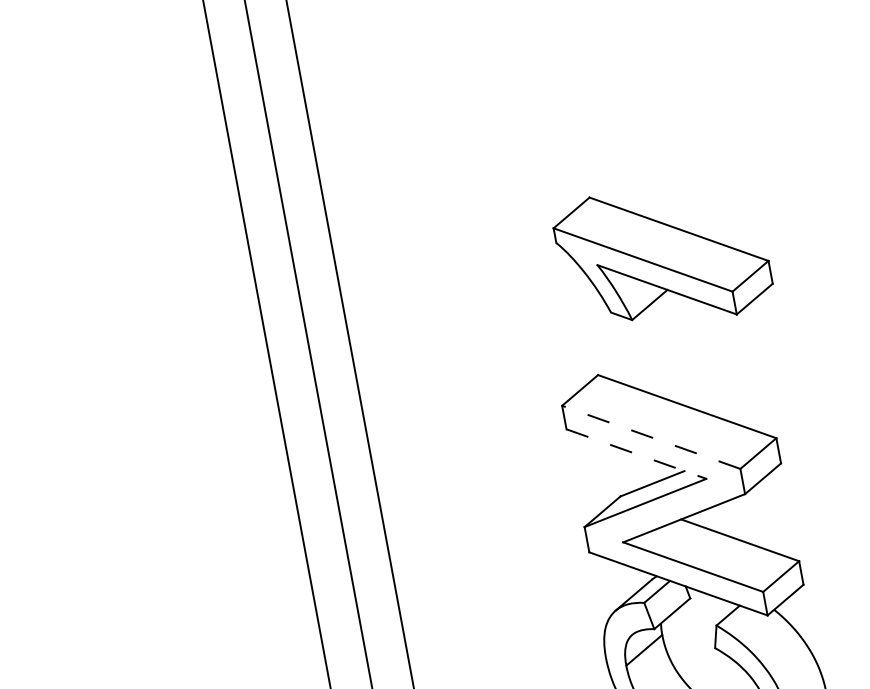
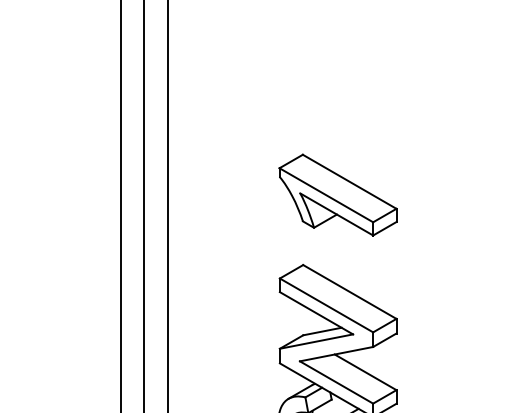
part: (662, 255) -> (337, 194), moved
line: (651, 437) -> (326, 305), dashed -> solid
line: (636, 454) -> (316, 313), dashed -> solid

